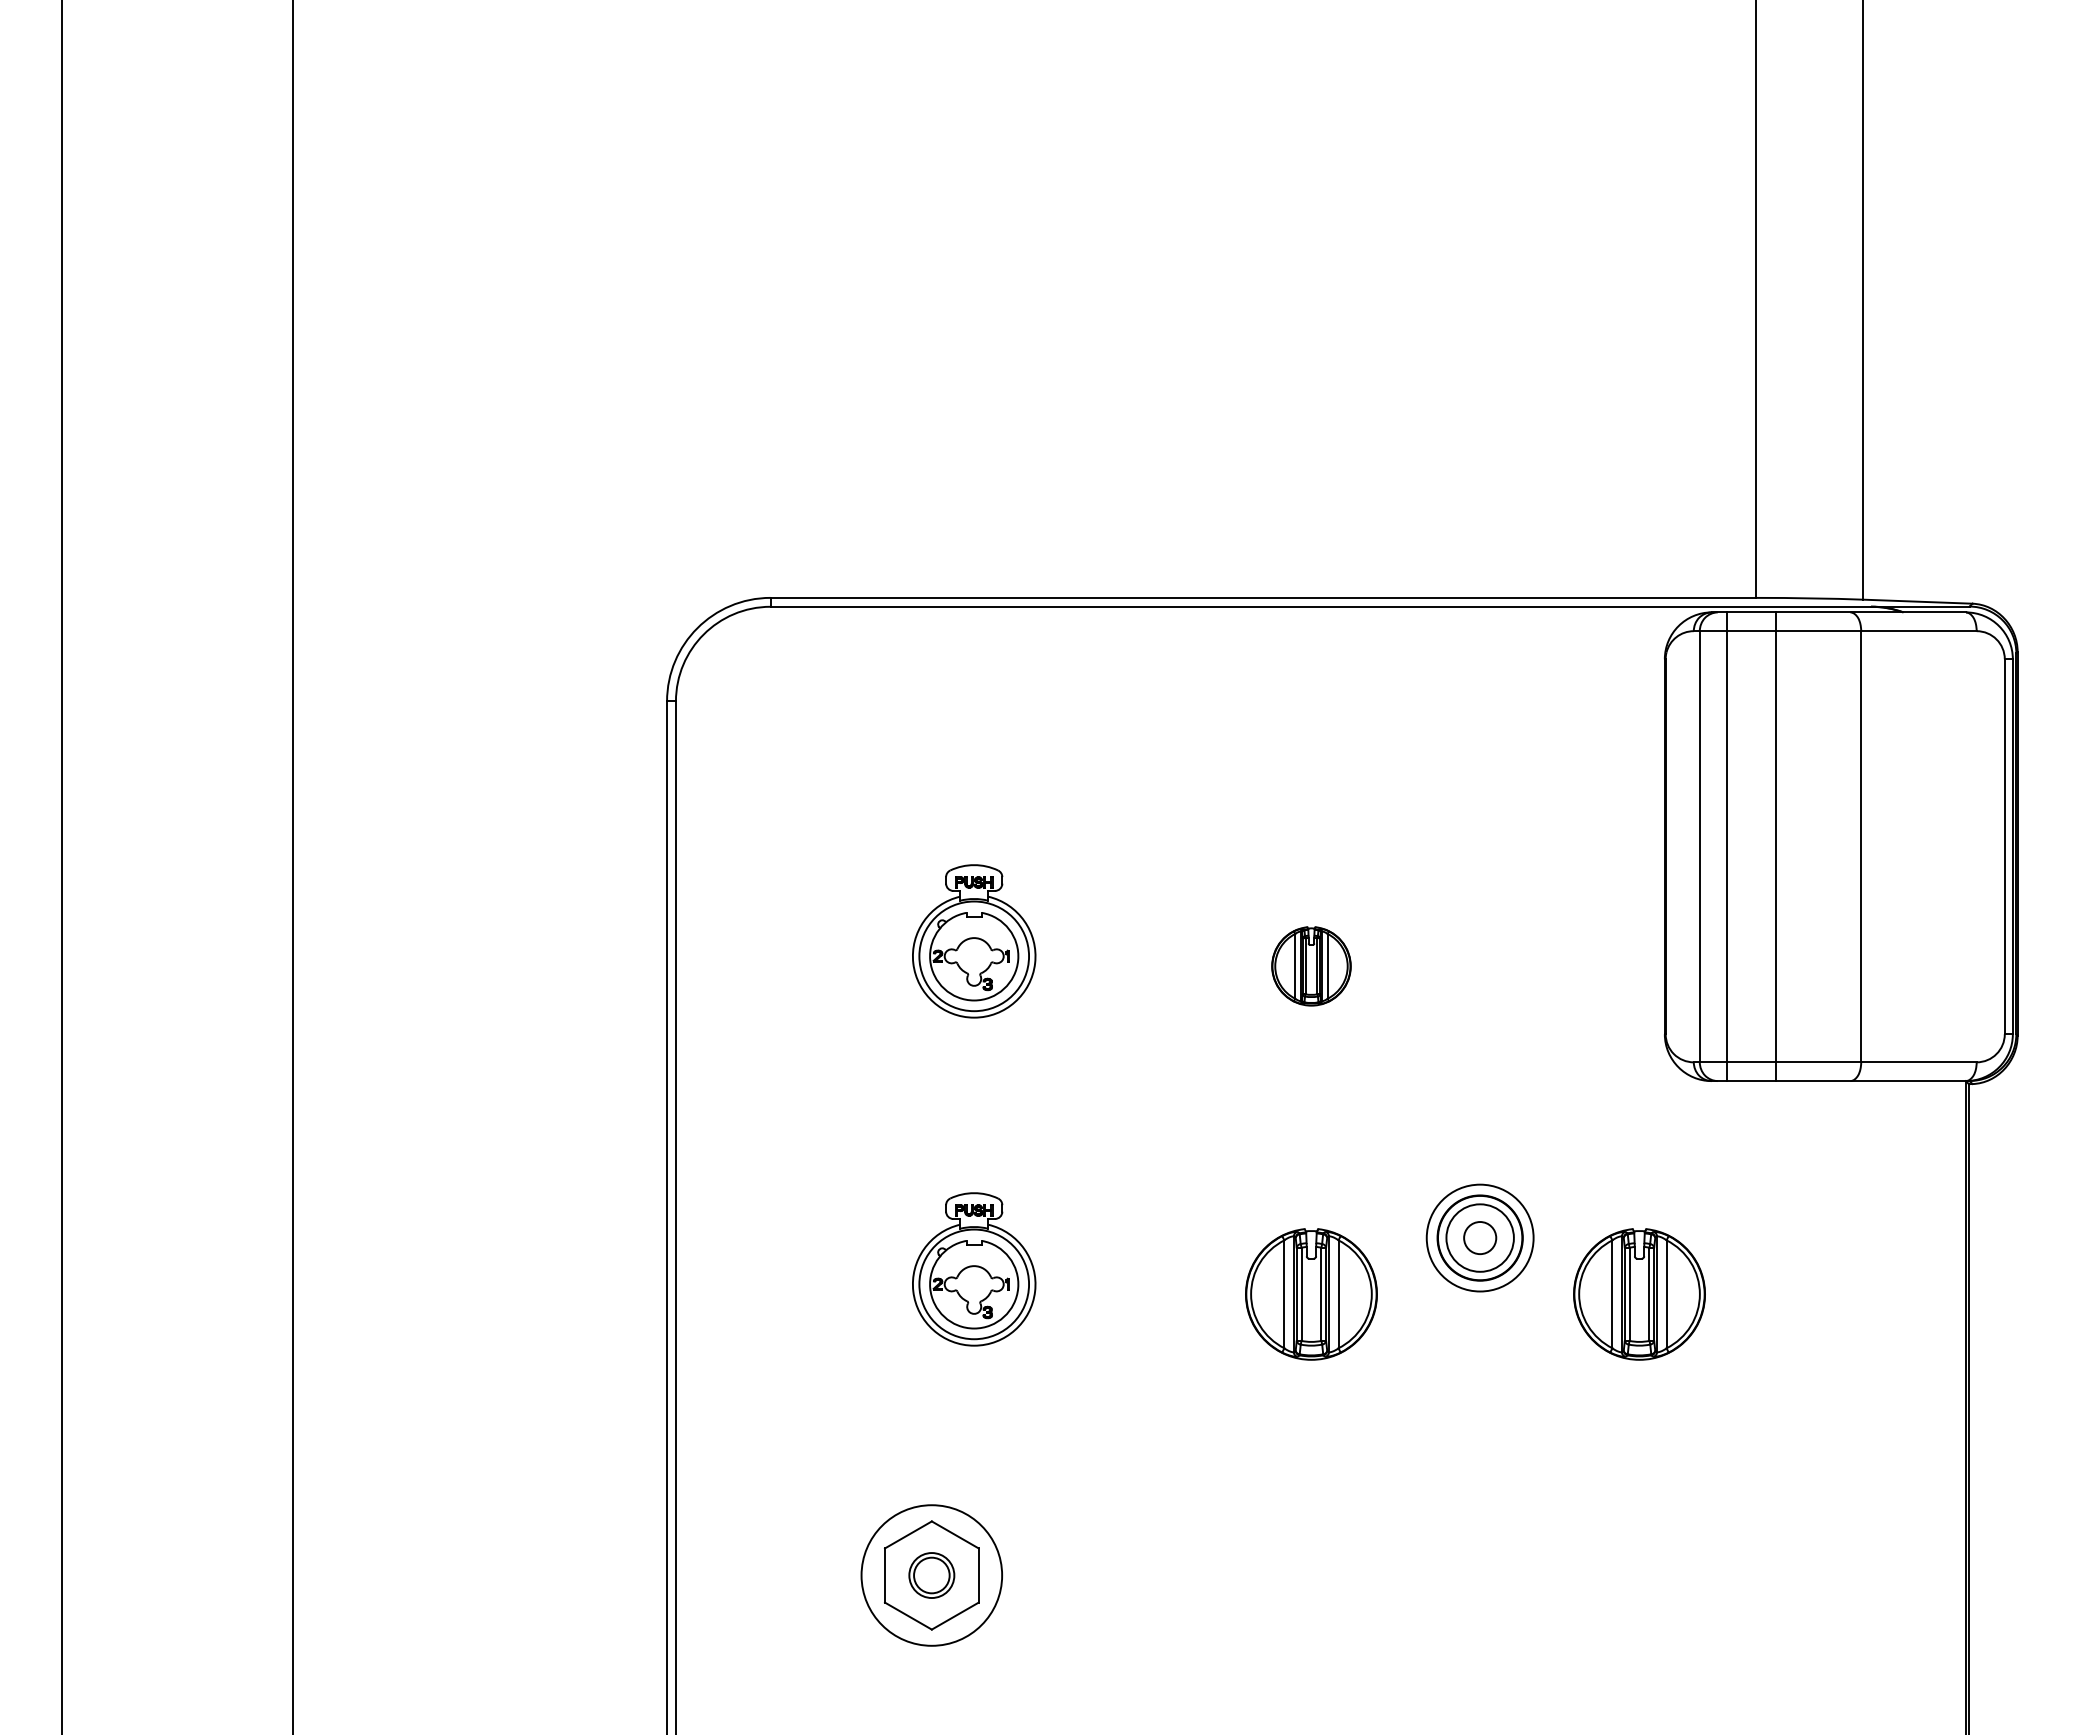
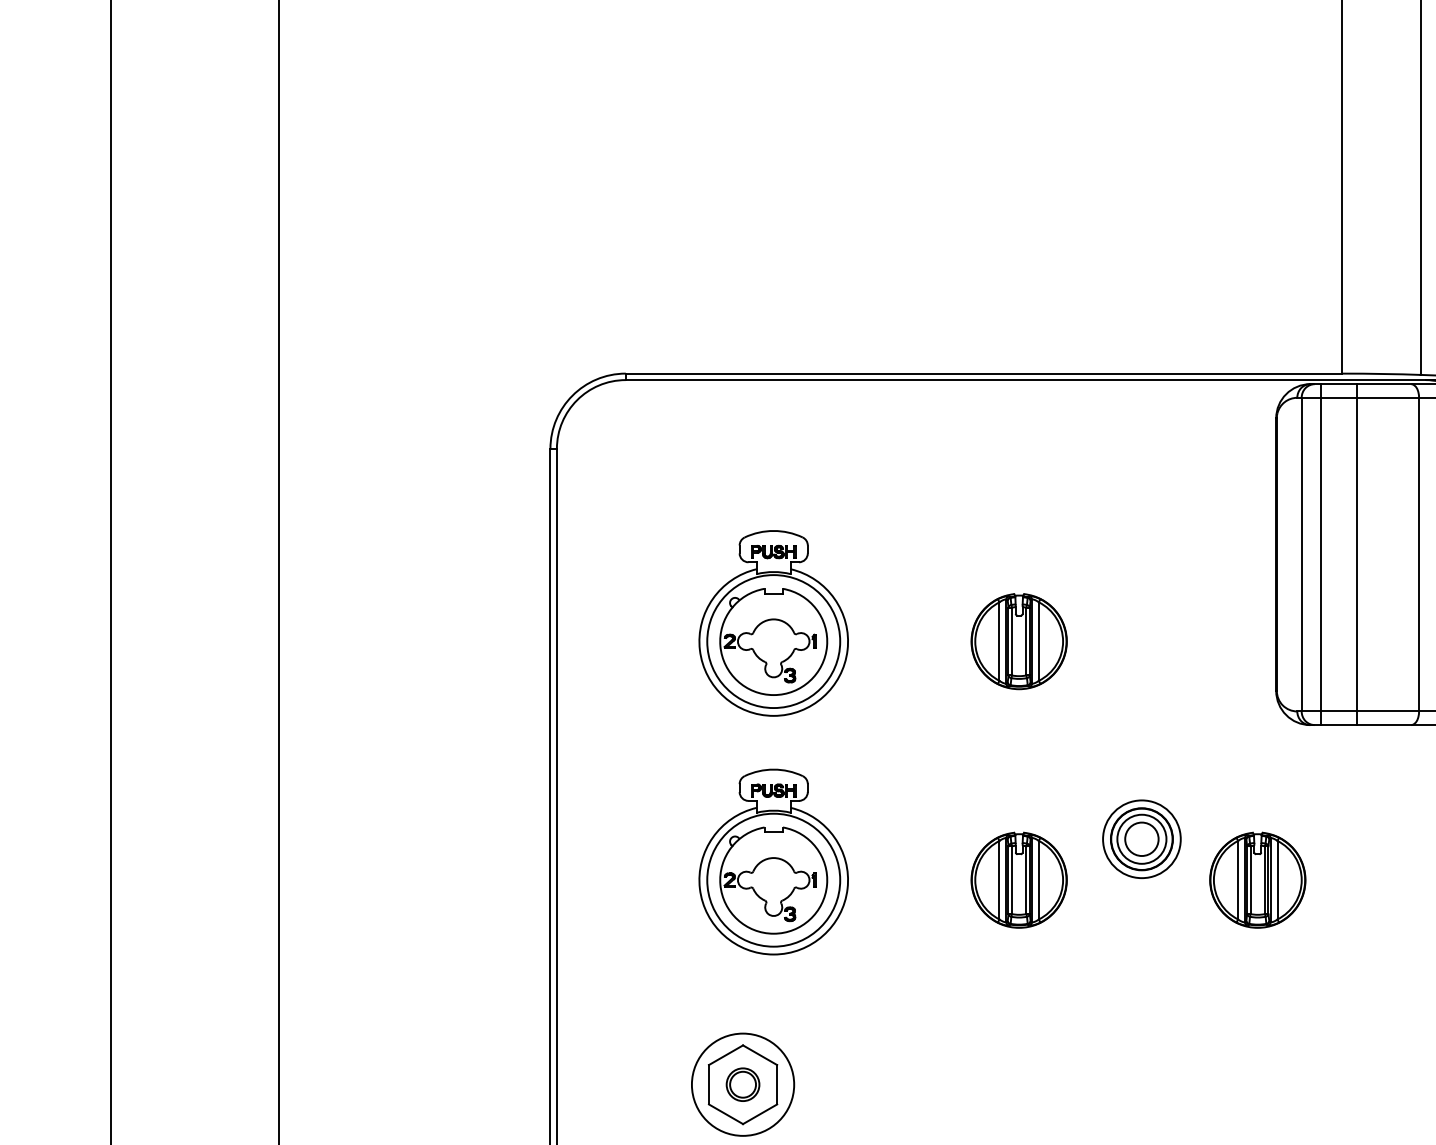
part: (974, 941) -> (774, 623), size x1.67
part: (1311, 966) -> (1019, 641), size x1.67
circle: (1480, 1238) -> (1142, 839), size x1.43
part: (974, 1269) -> (774, 862), size x1.67

